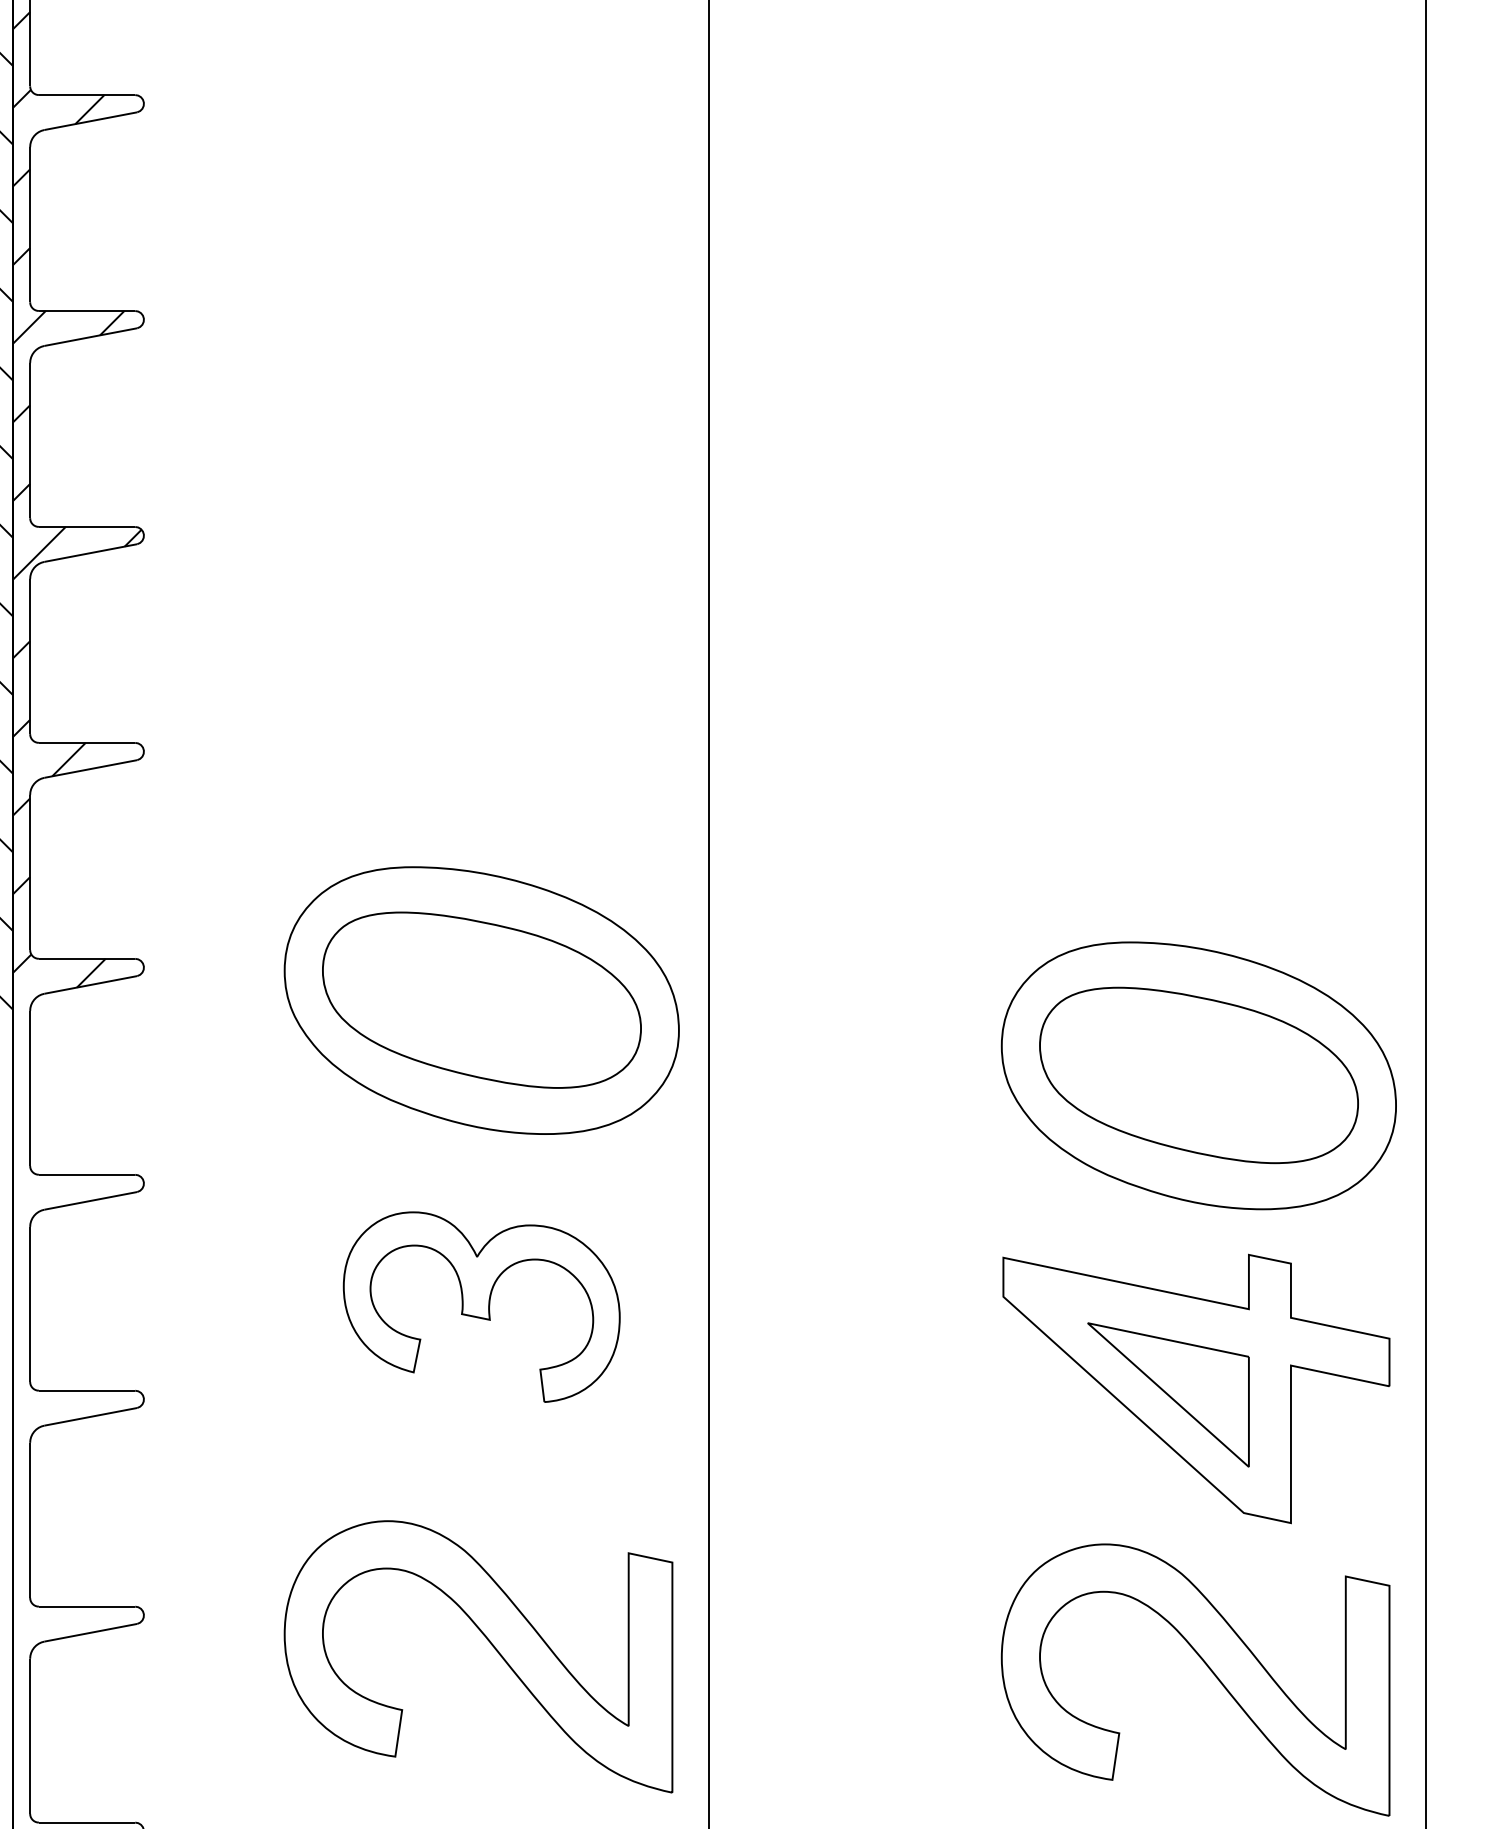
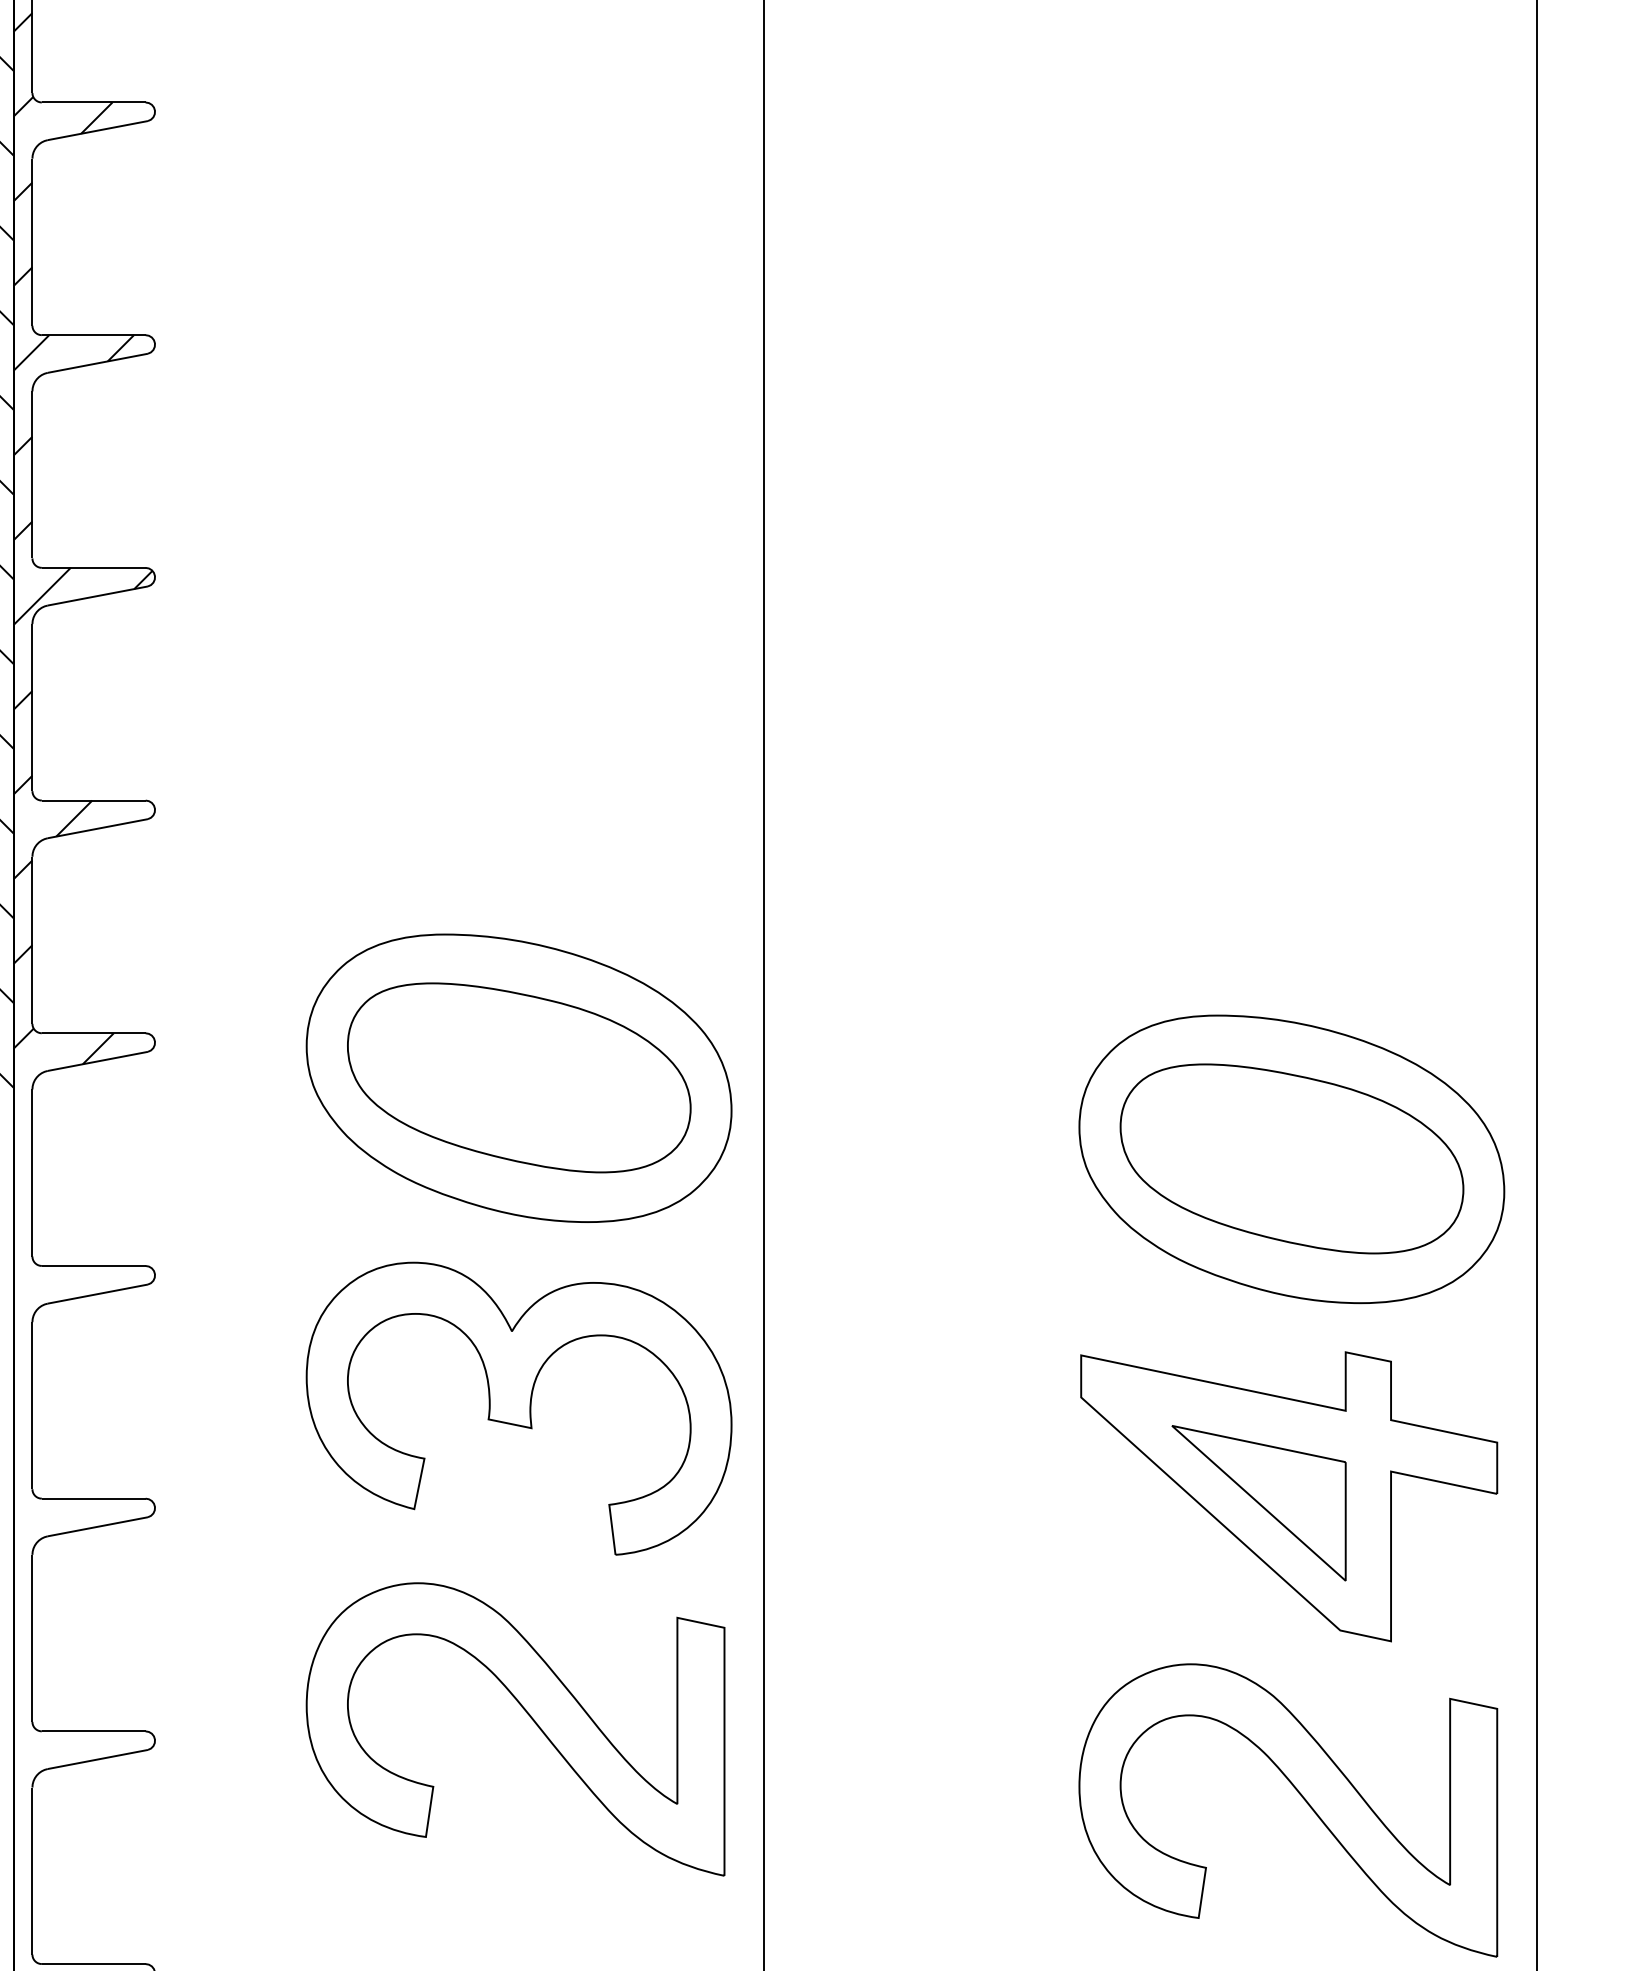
part: (481, 1307) -> (518, 1408), size x1.43
part: (493, 1647) -> (531, 1719), moved

